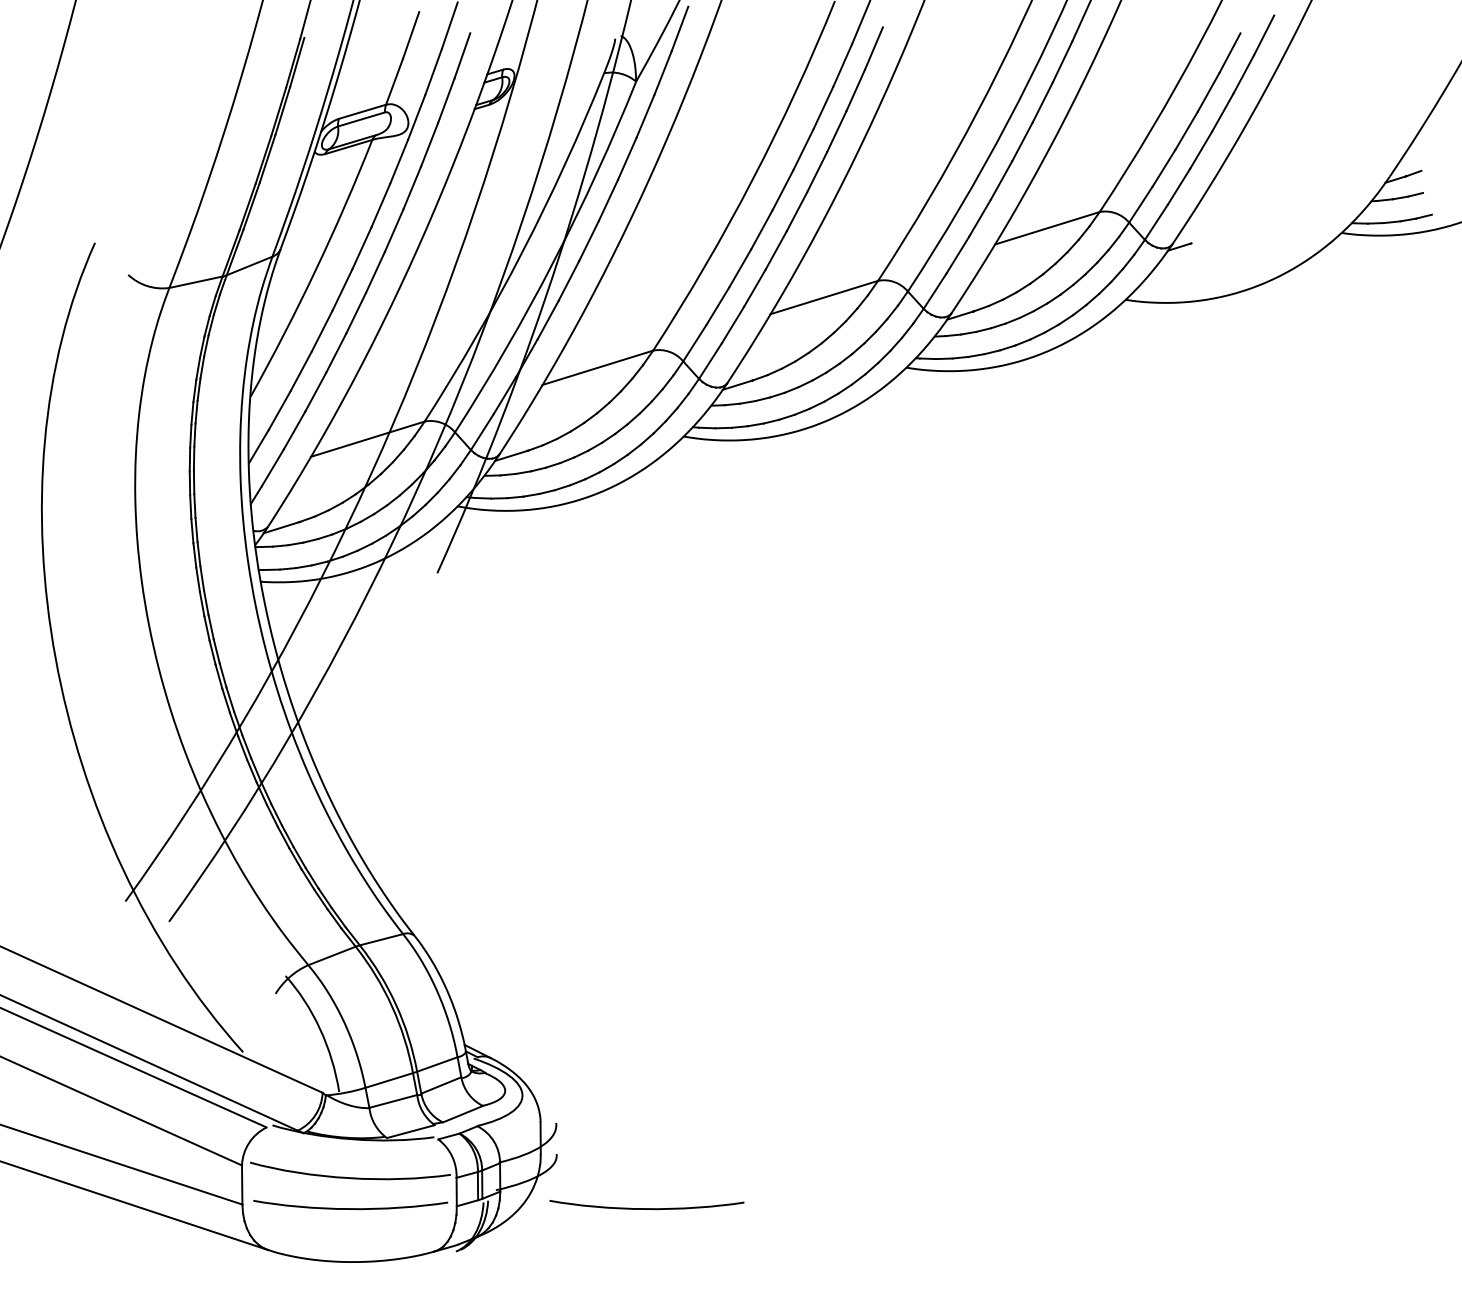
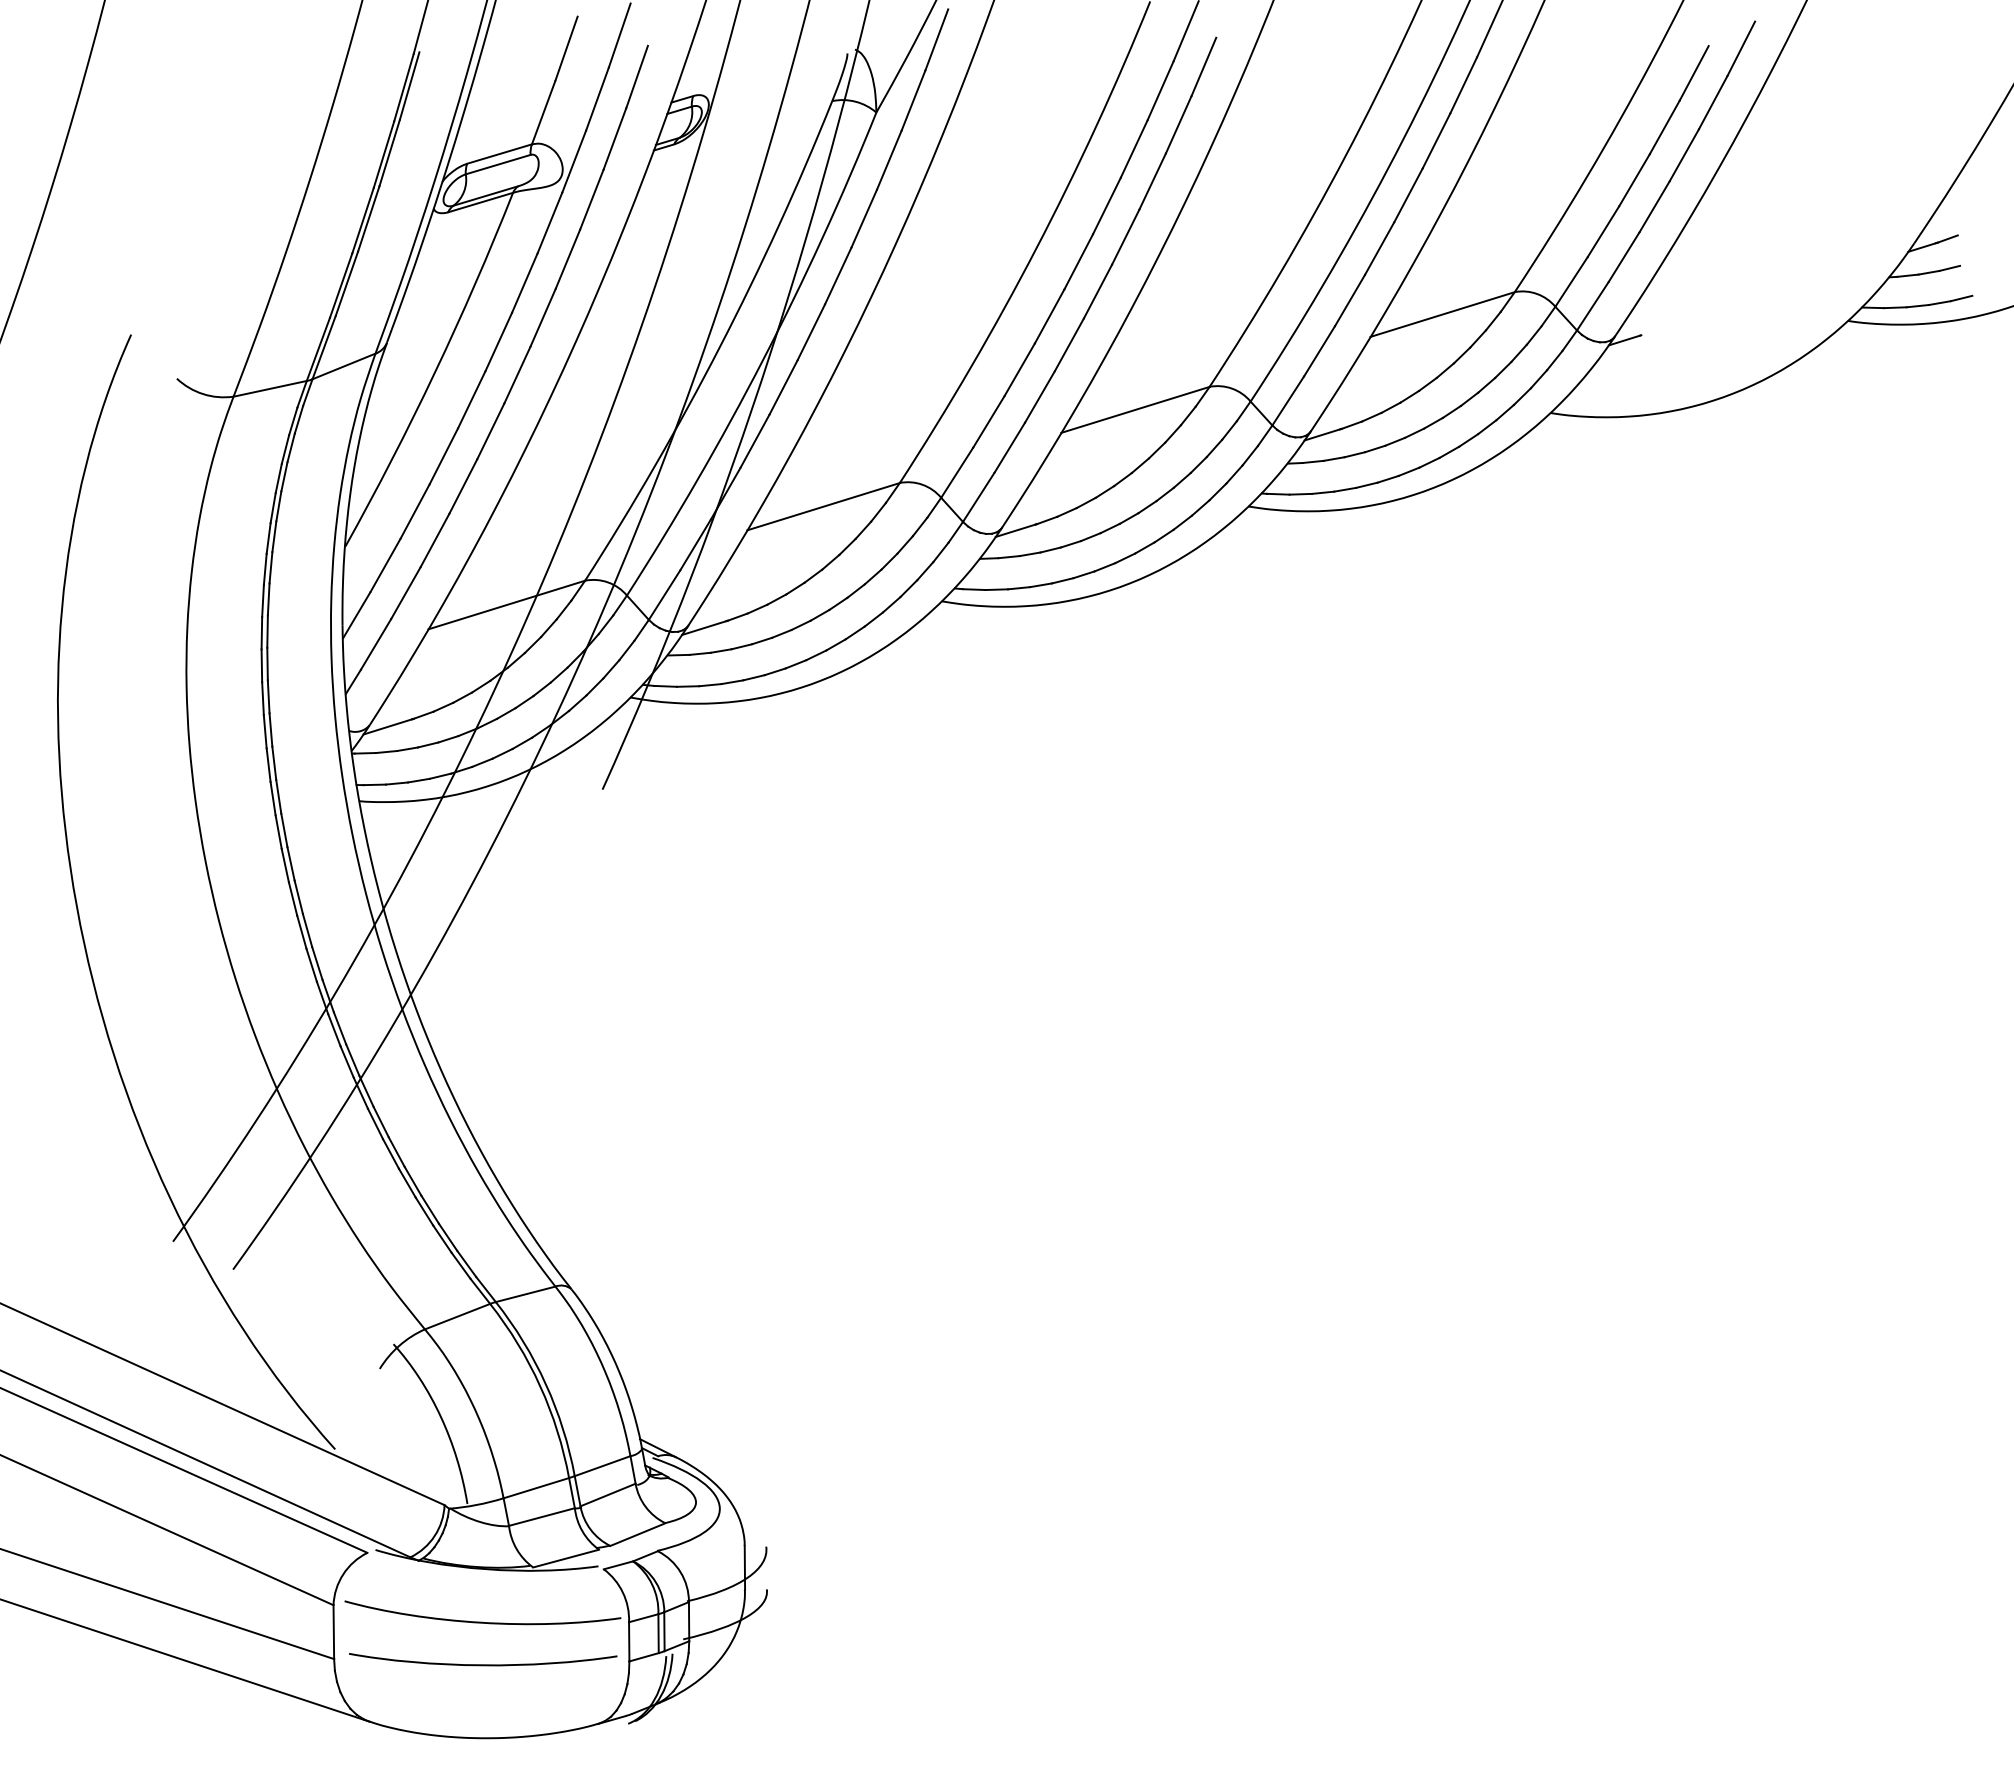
curve: (647, 1208) -> (891, 1664), removed

